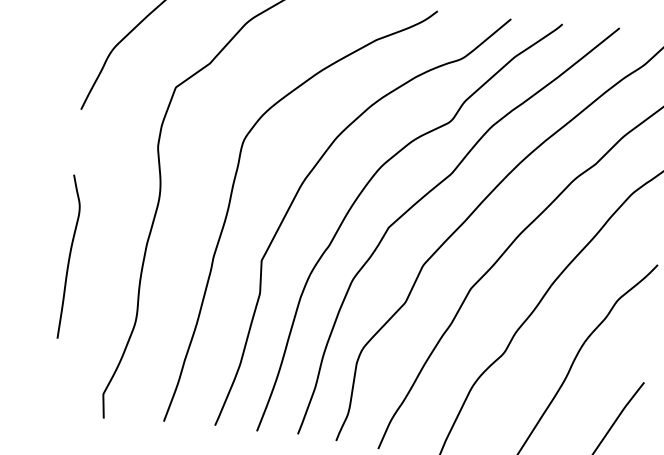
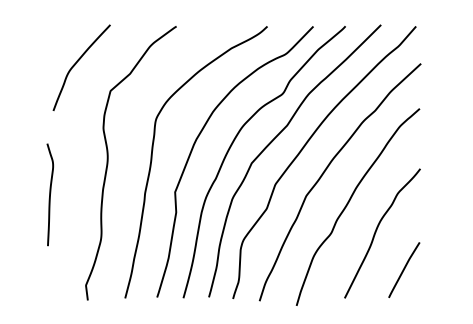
curve: (68, 256) -> (49, 194), moved

